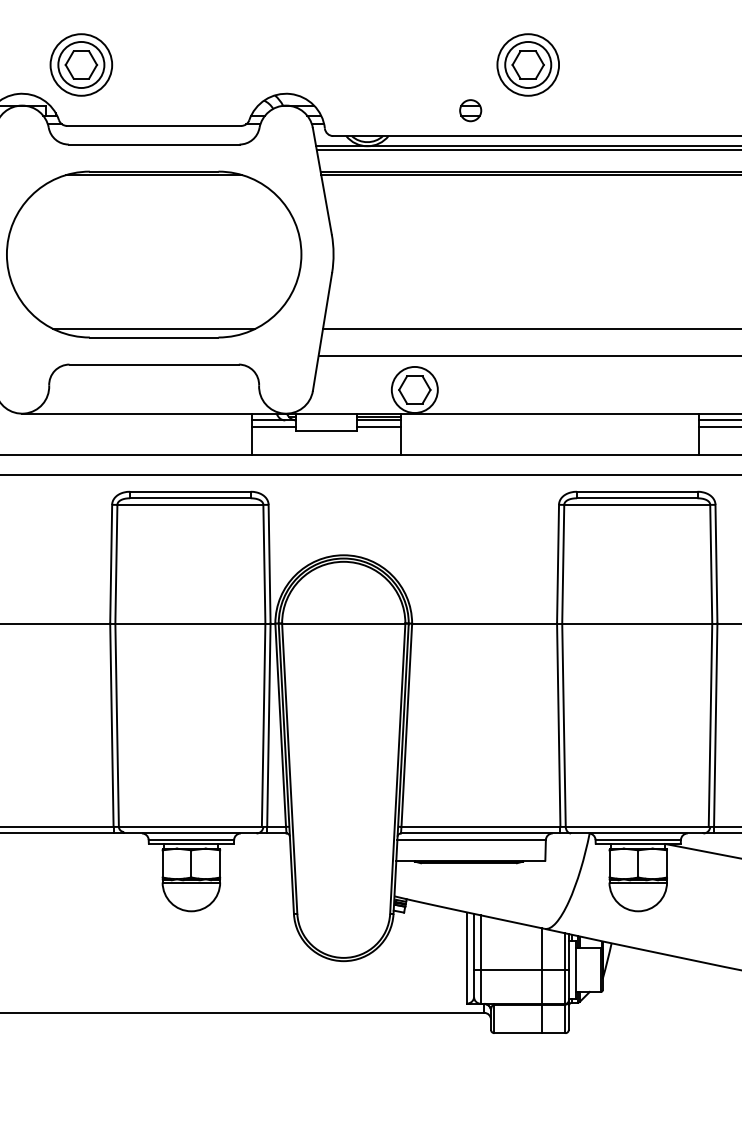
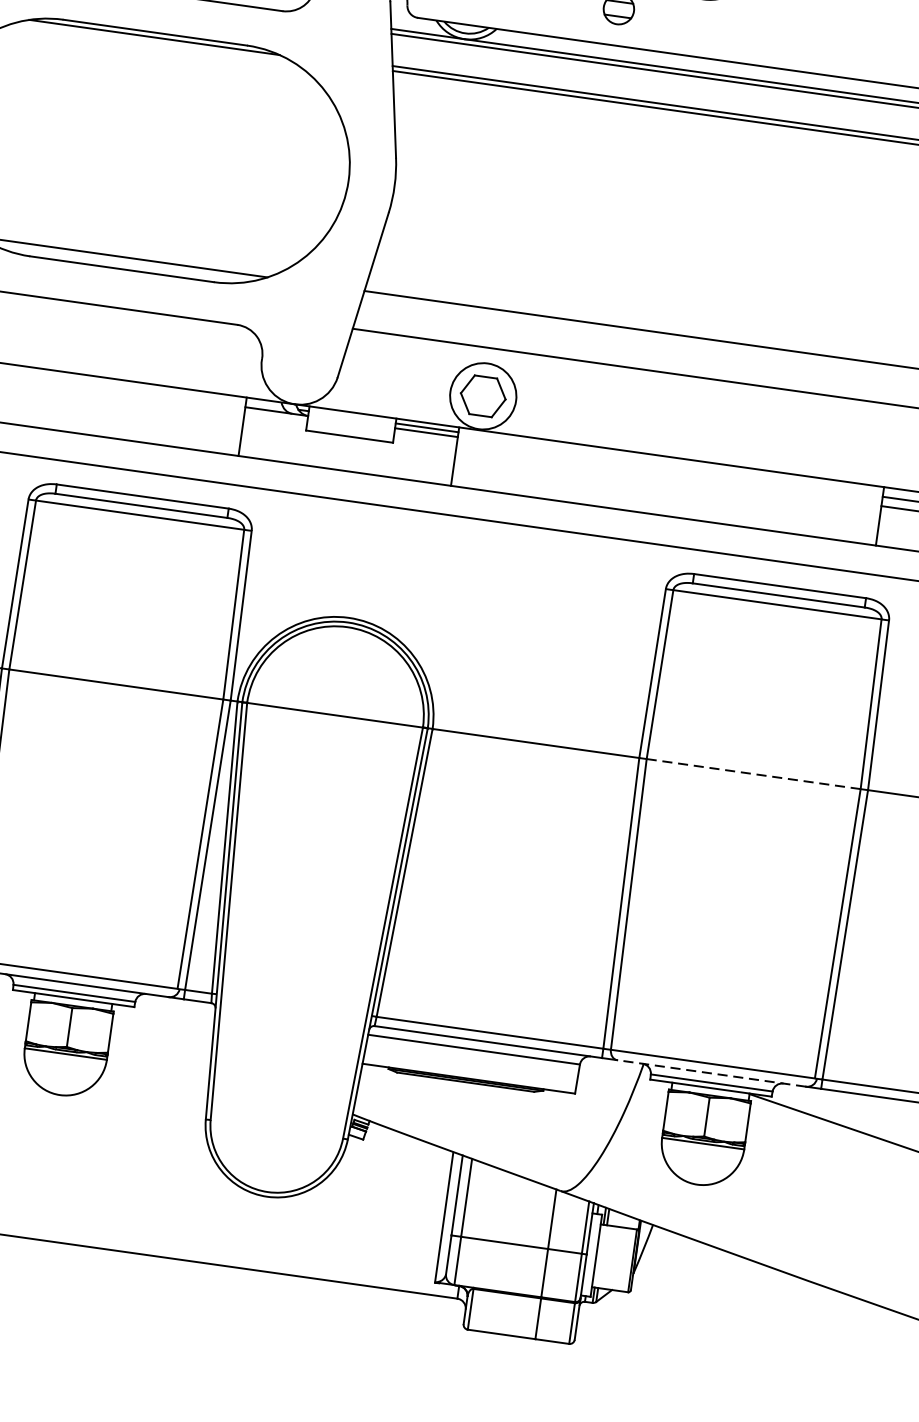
line: (274, 426) -> (275, 420), removed
line: (379, 426) -> (425, 441), removed
line: (637, 623) -> (754, 774), solid -> dashed
line: (636, 833) -> (710, 1073), solid -> dashed

